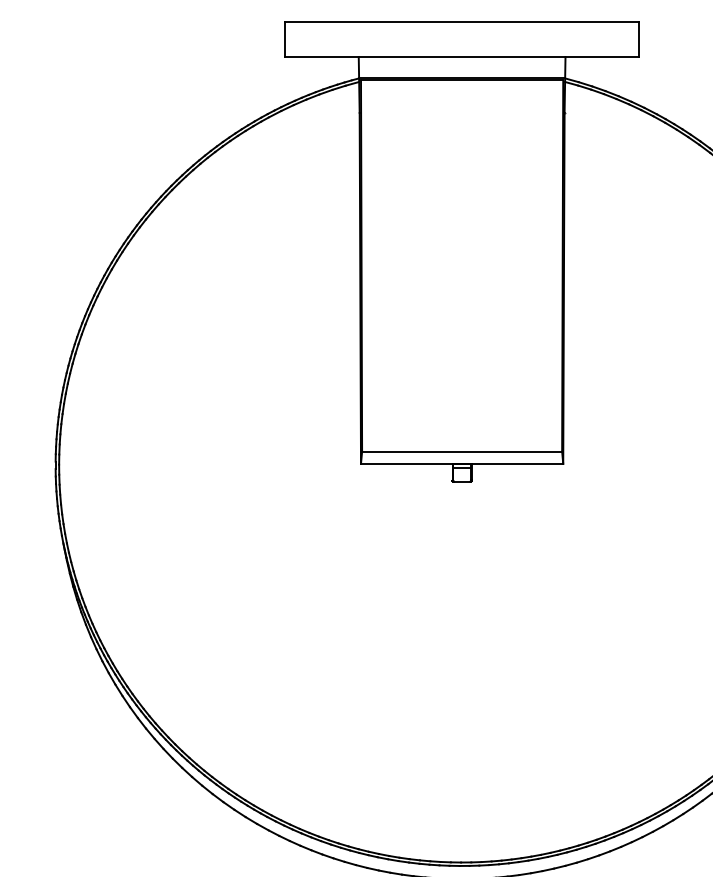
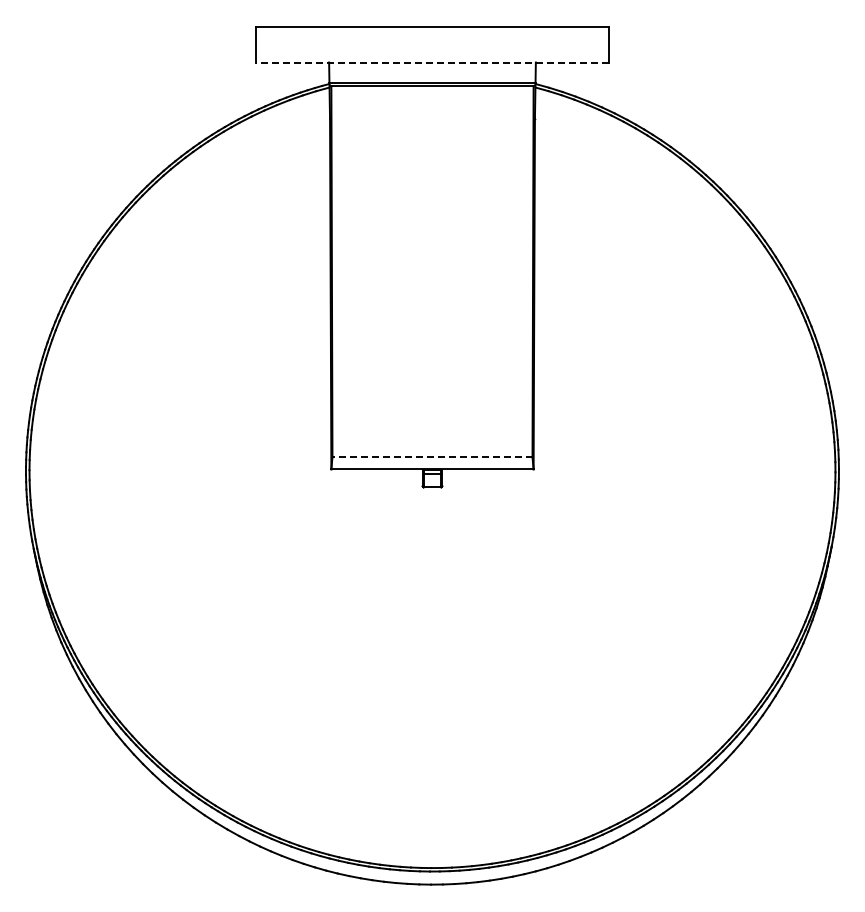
line: (462, 56) -> (432, 62), solid -> dashed
line: (462, 451) -> (432, 457), solid -> dashed

